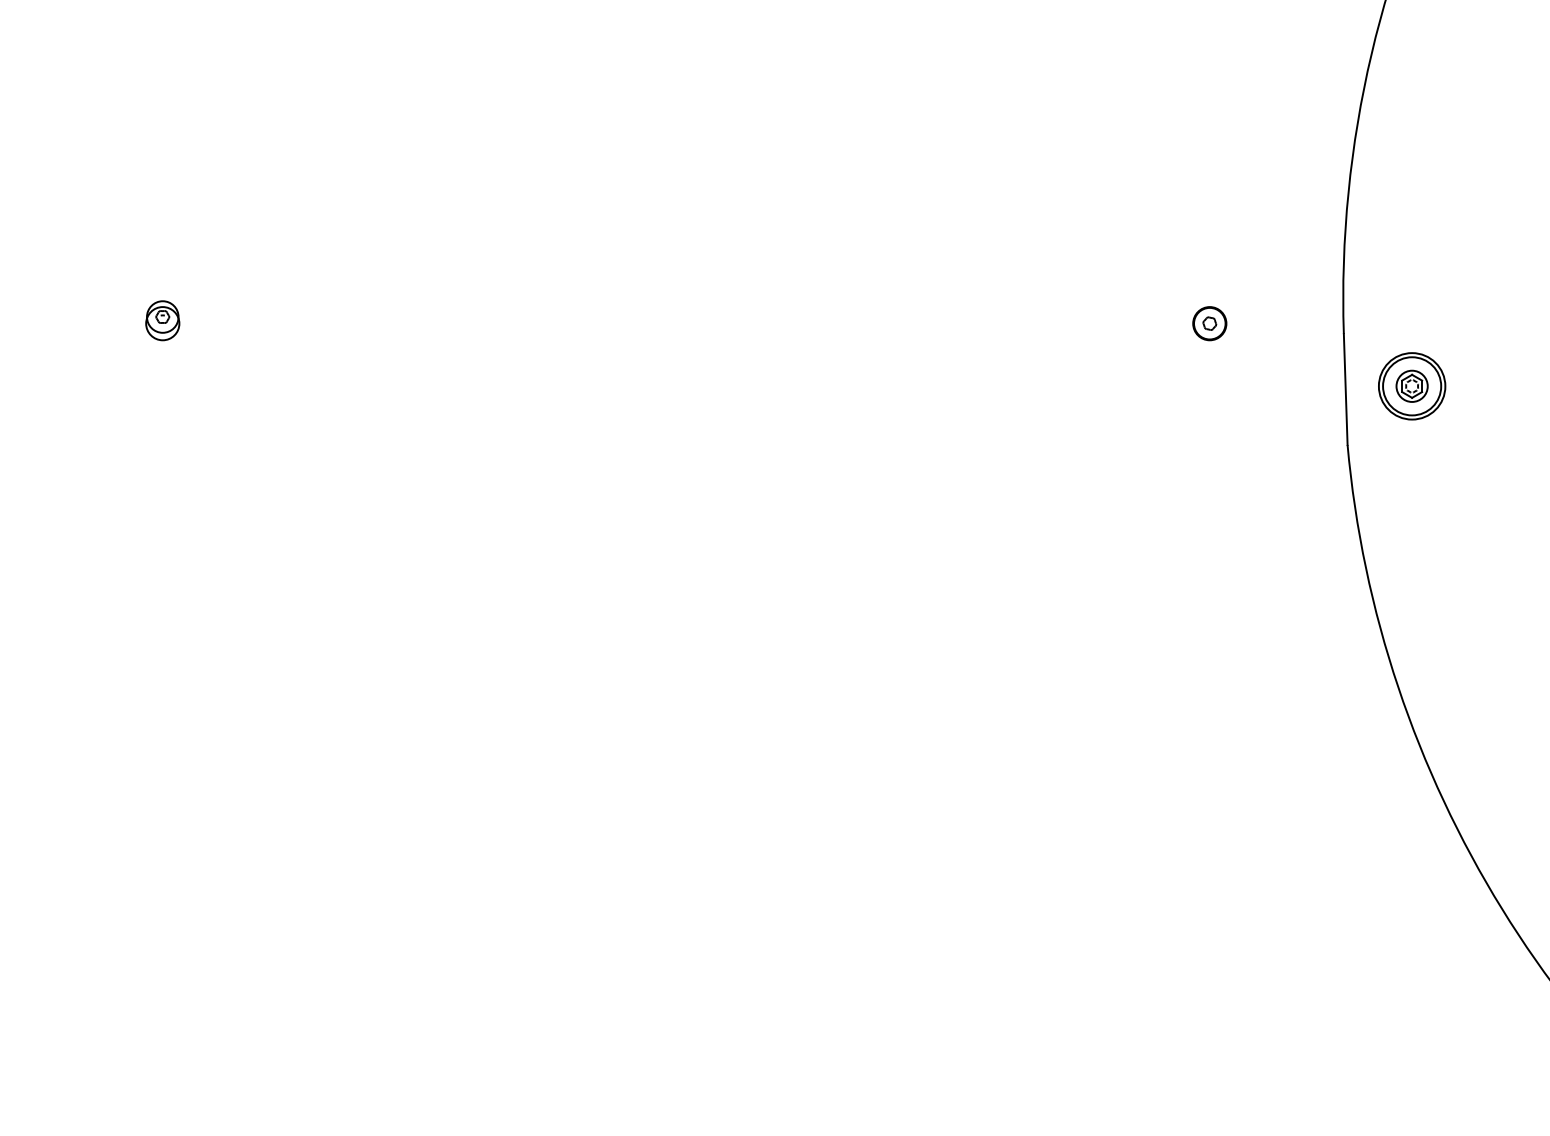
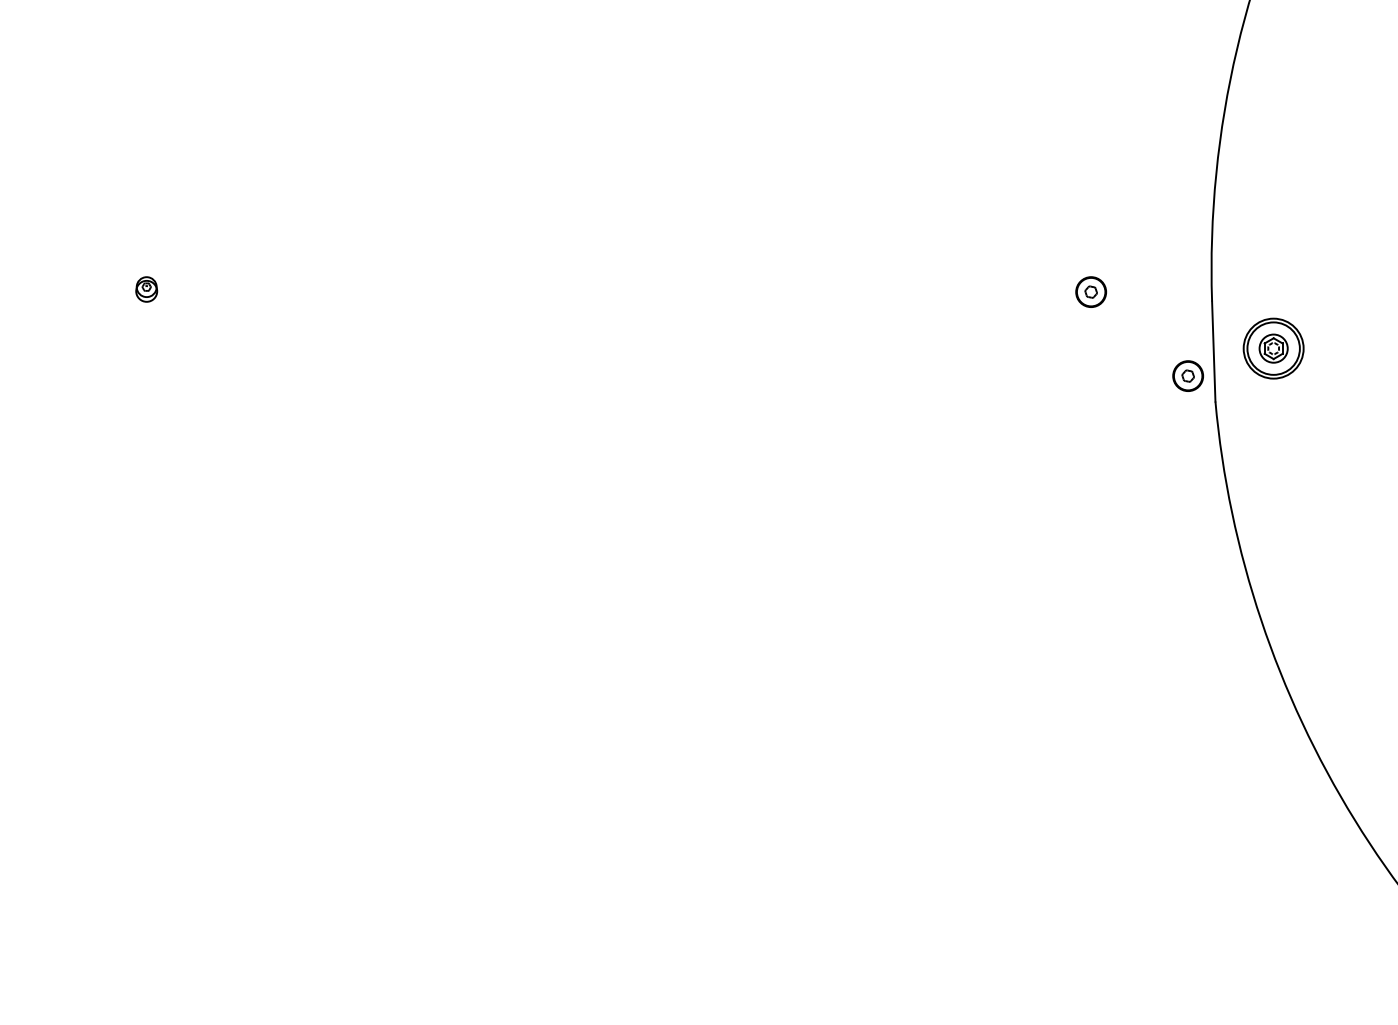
part: (162, 320) -> (146, 289), size x0.7
part: (1316, 416) -> (1187, 375), added

